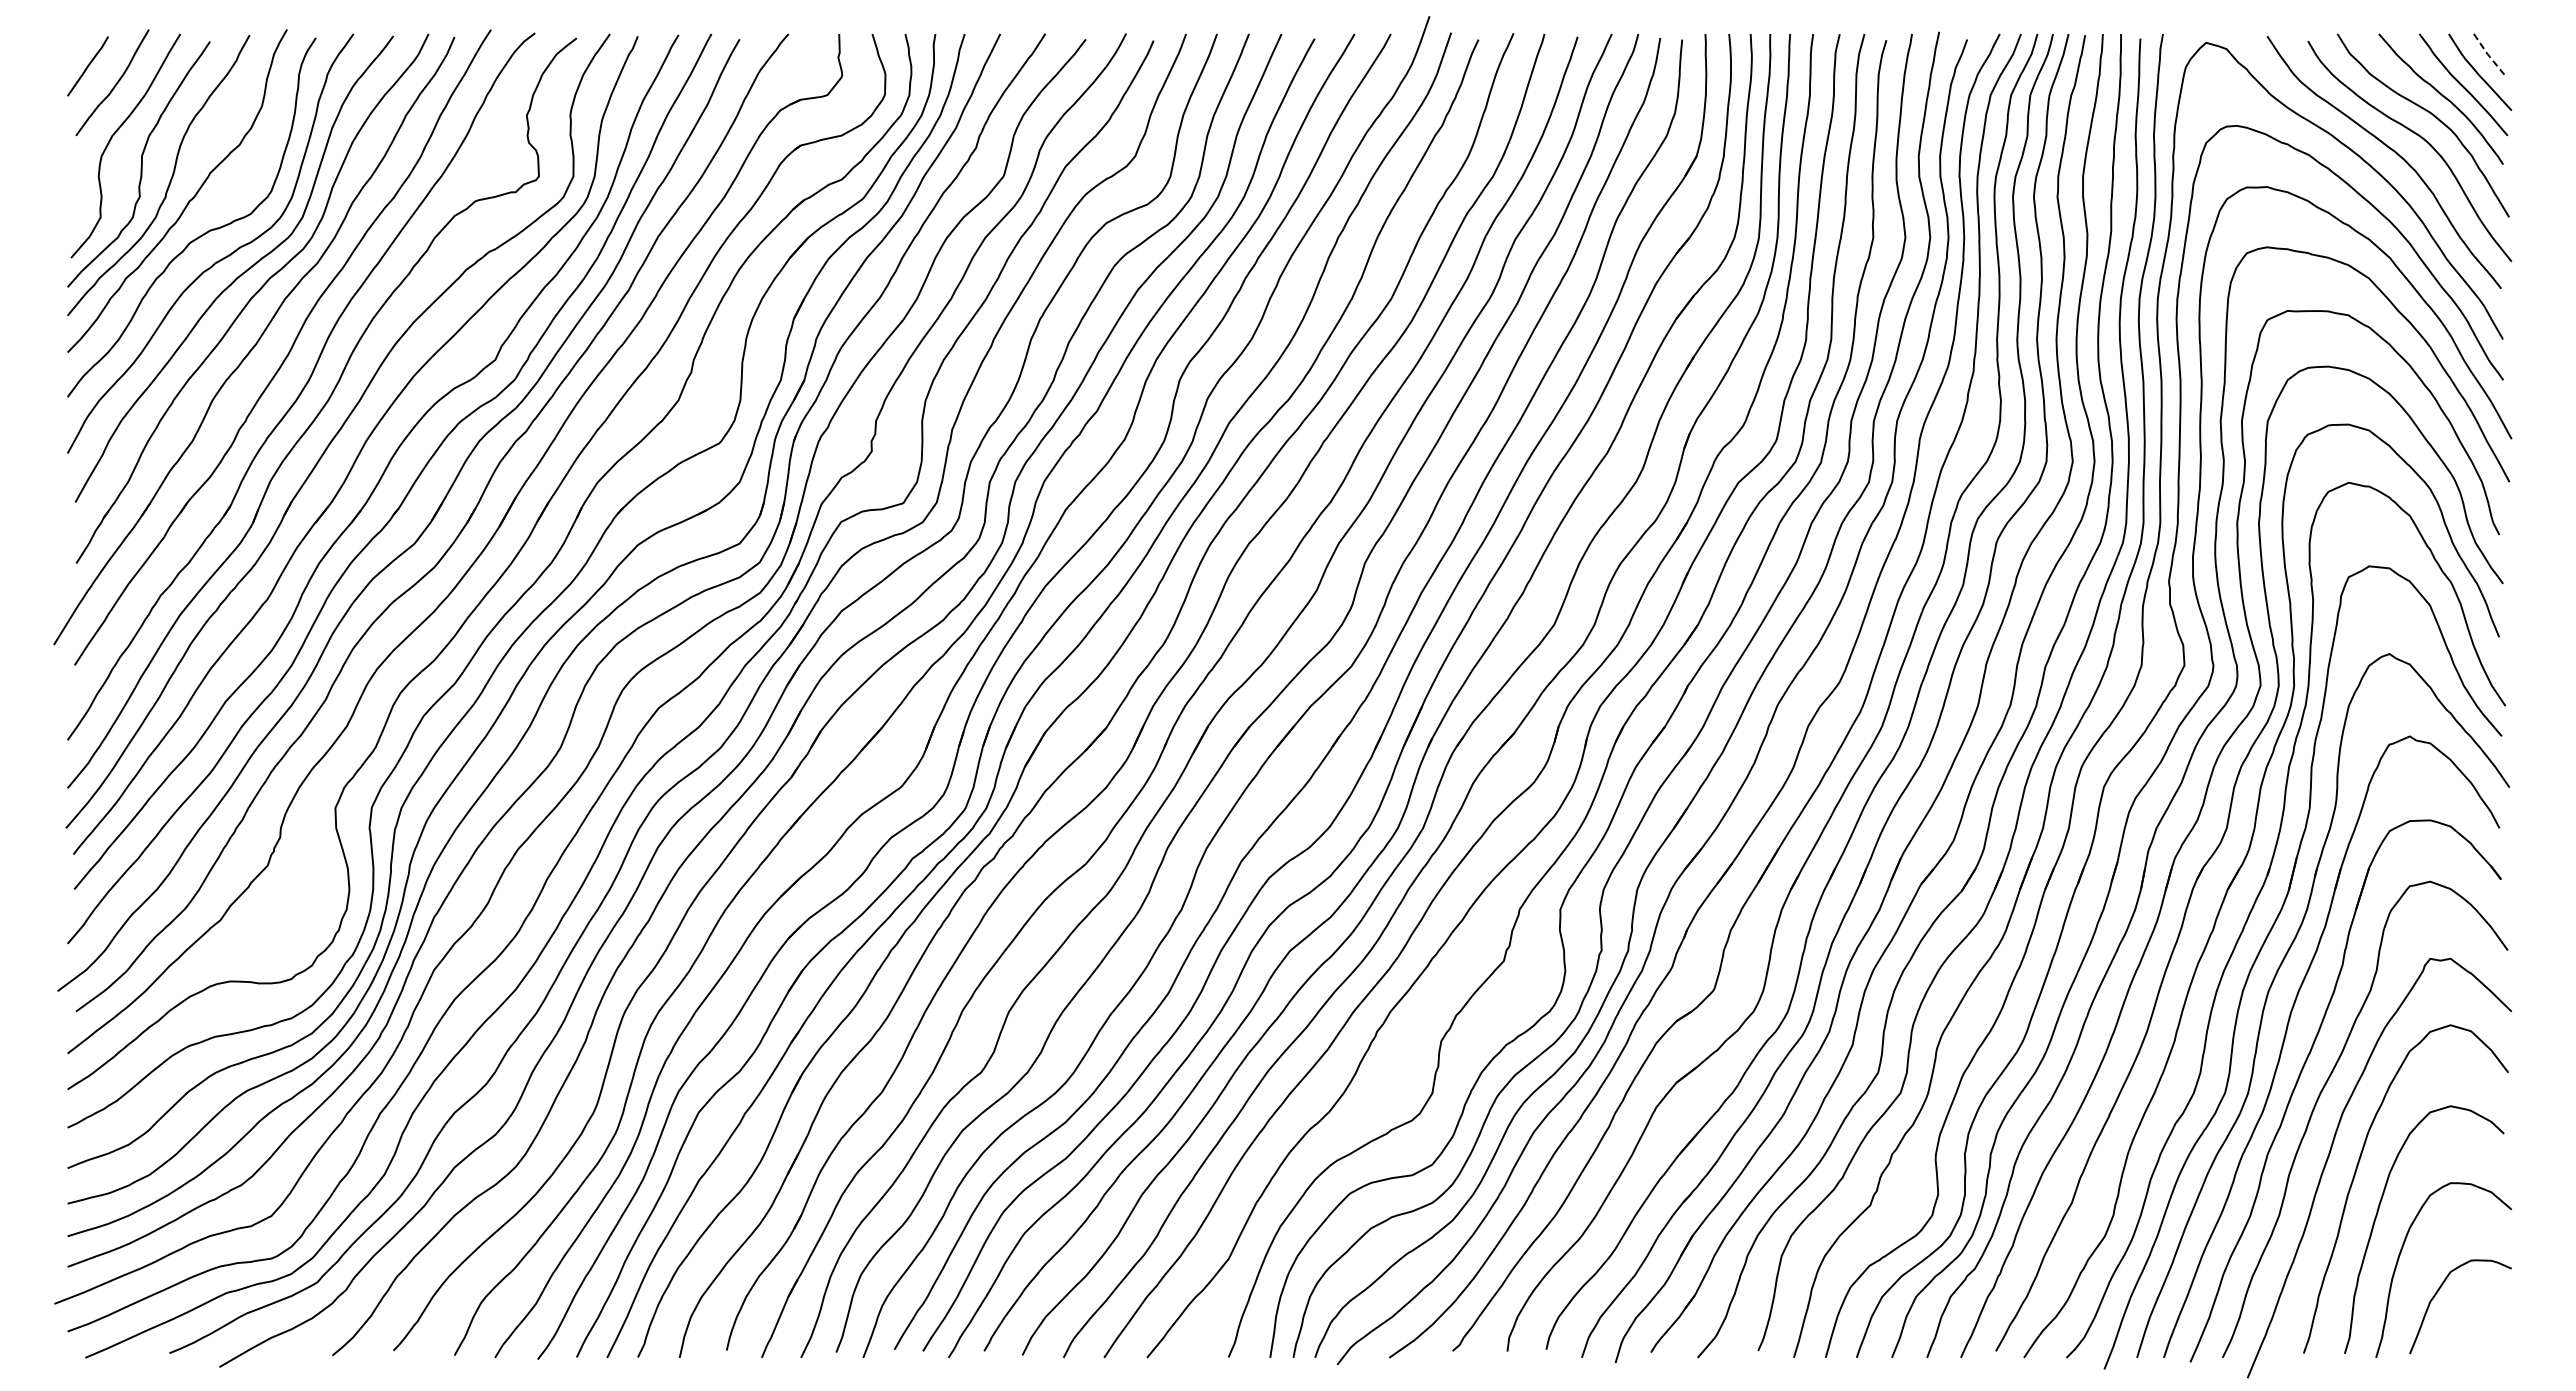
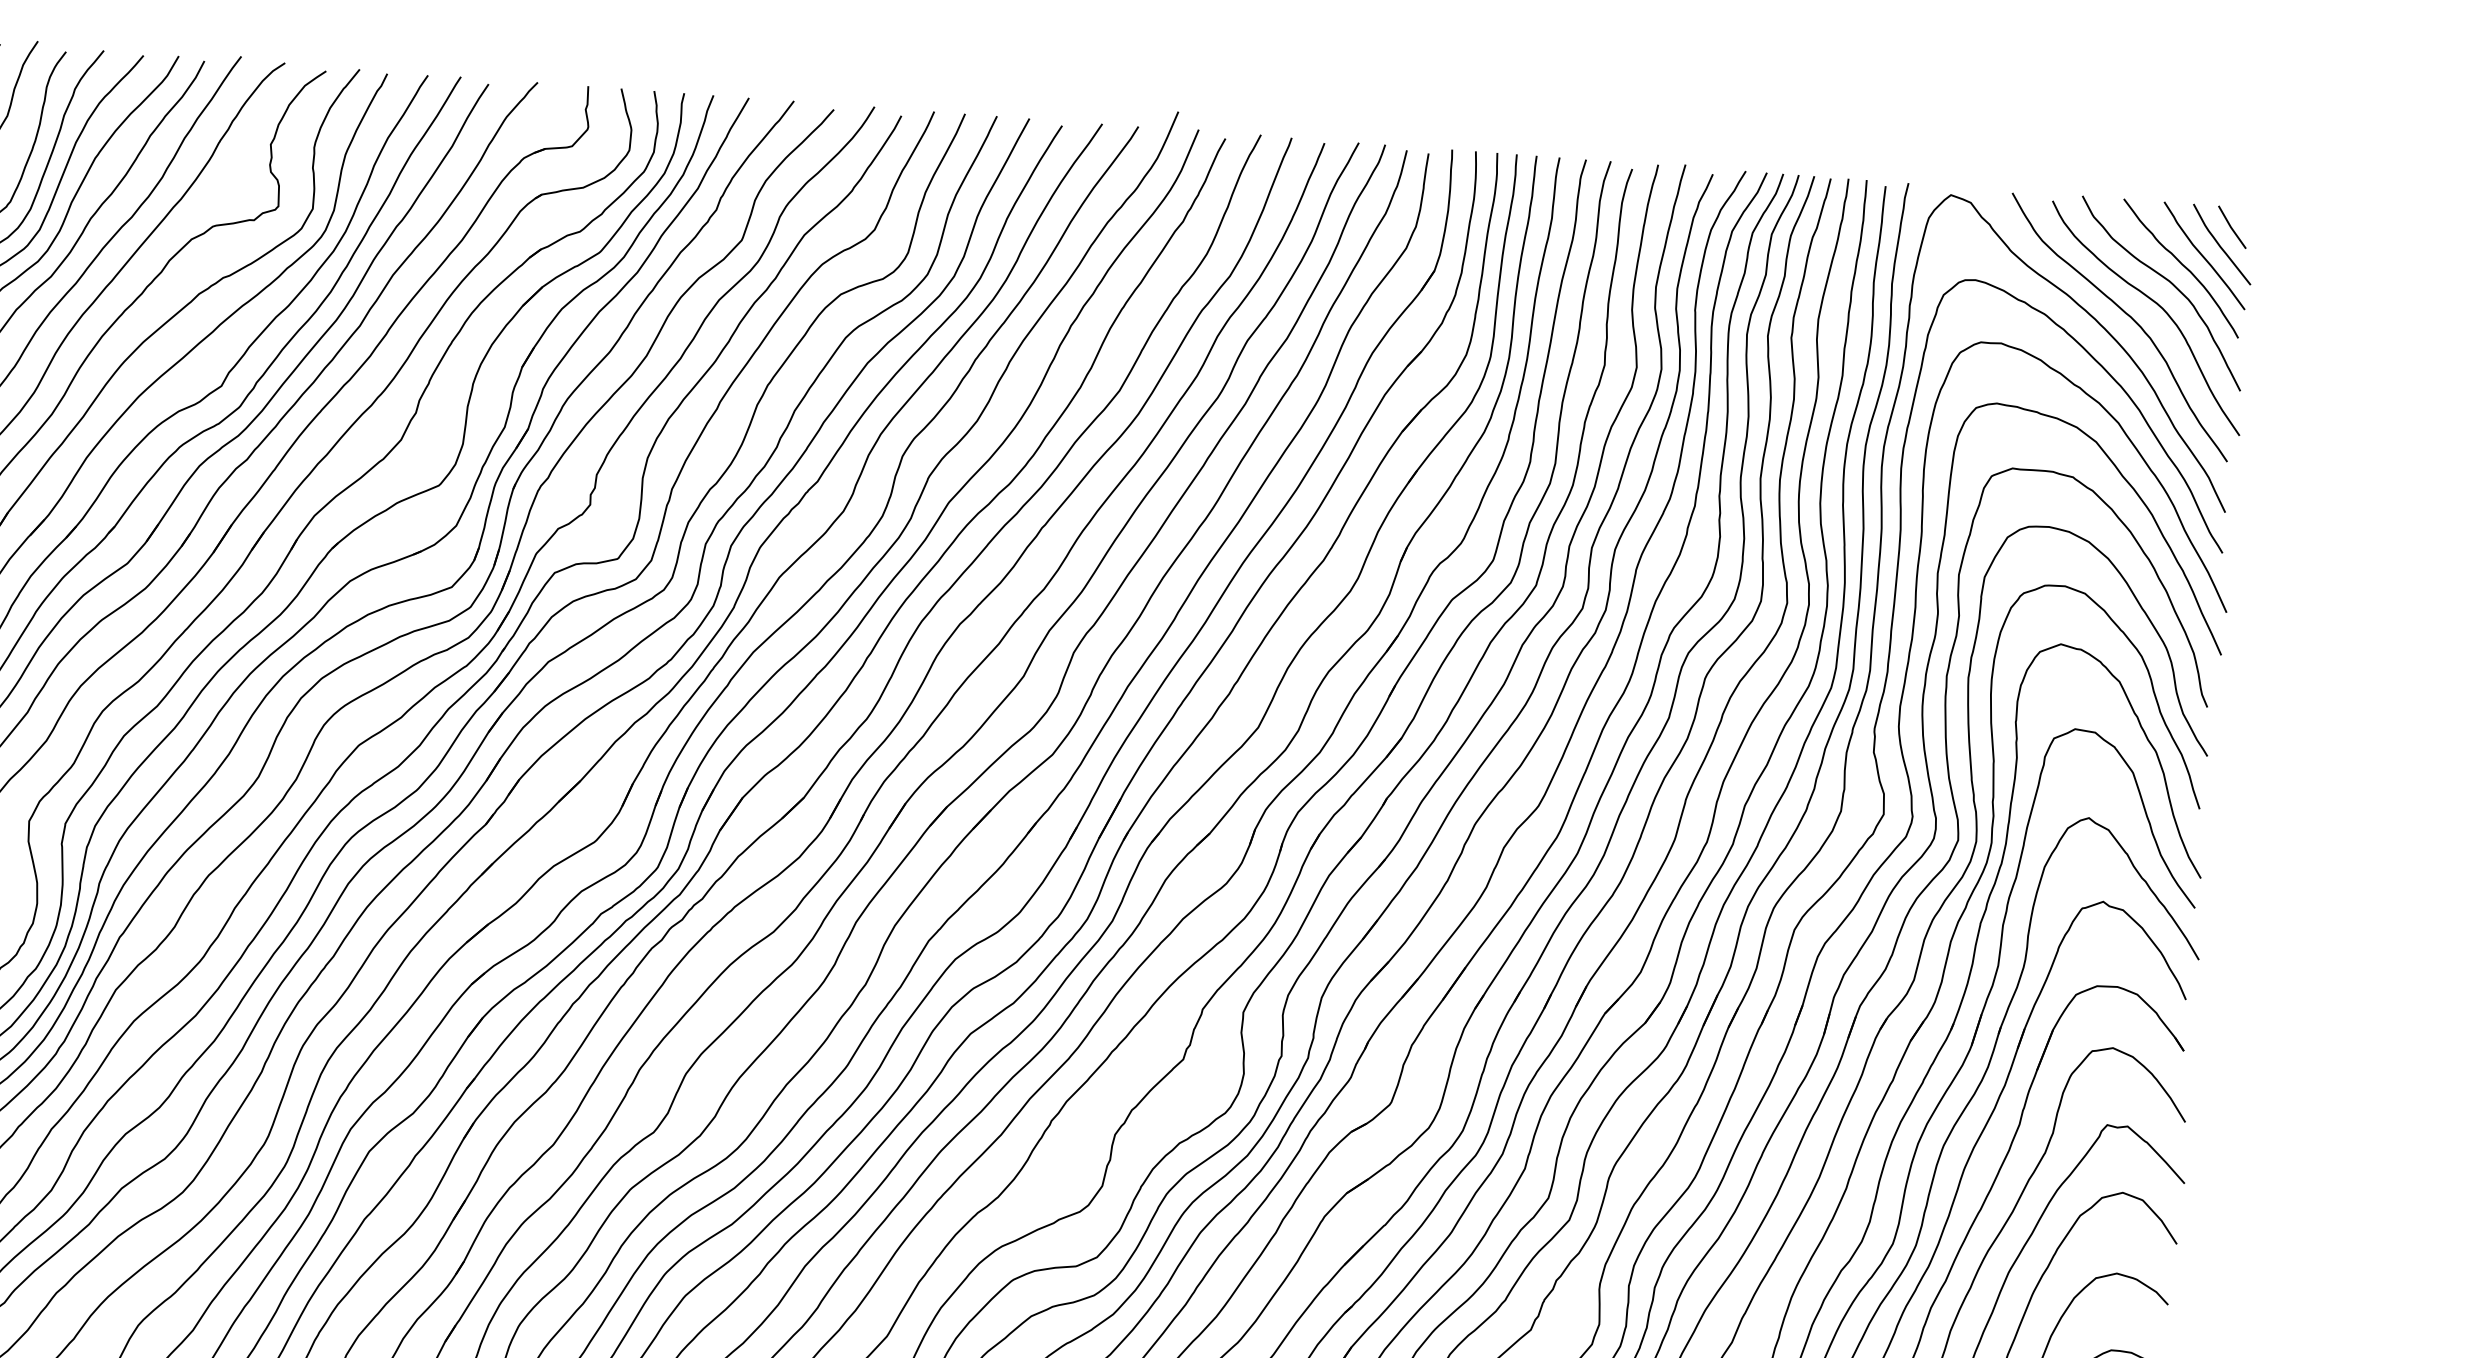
line: (2488, 55) -> (2231, 228), dashed -> solid

